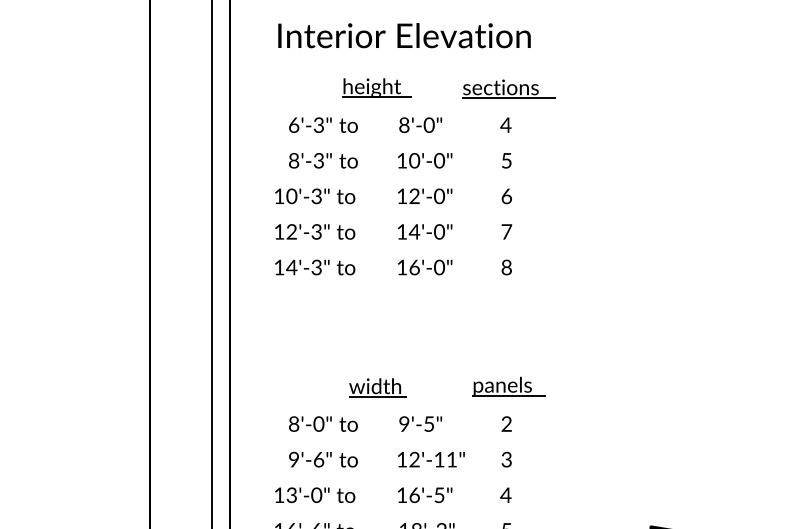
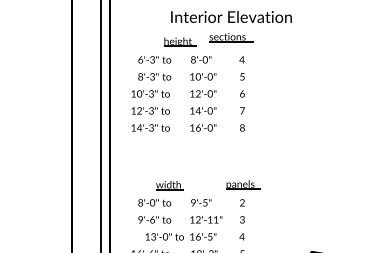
text: (404, 34) -> (231, 16), moved
part: (508, 88) -> (231, 37), moved
part: (377, 387) -> (169, 185), moved
text: (314, 494) -> (164, 236), moved

